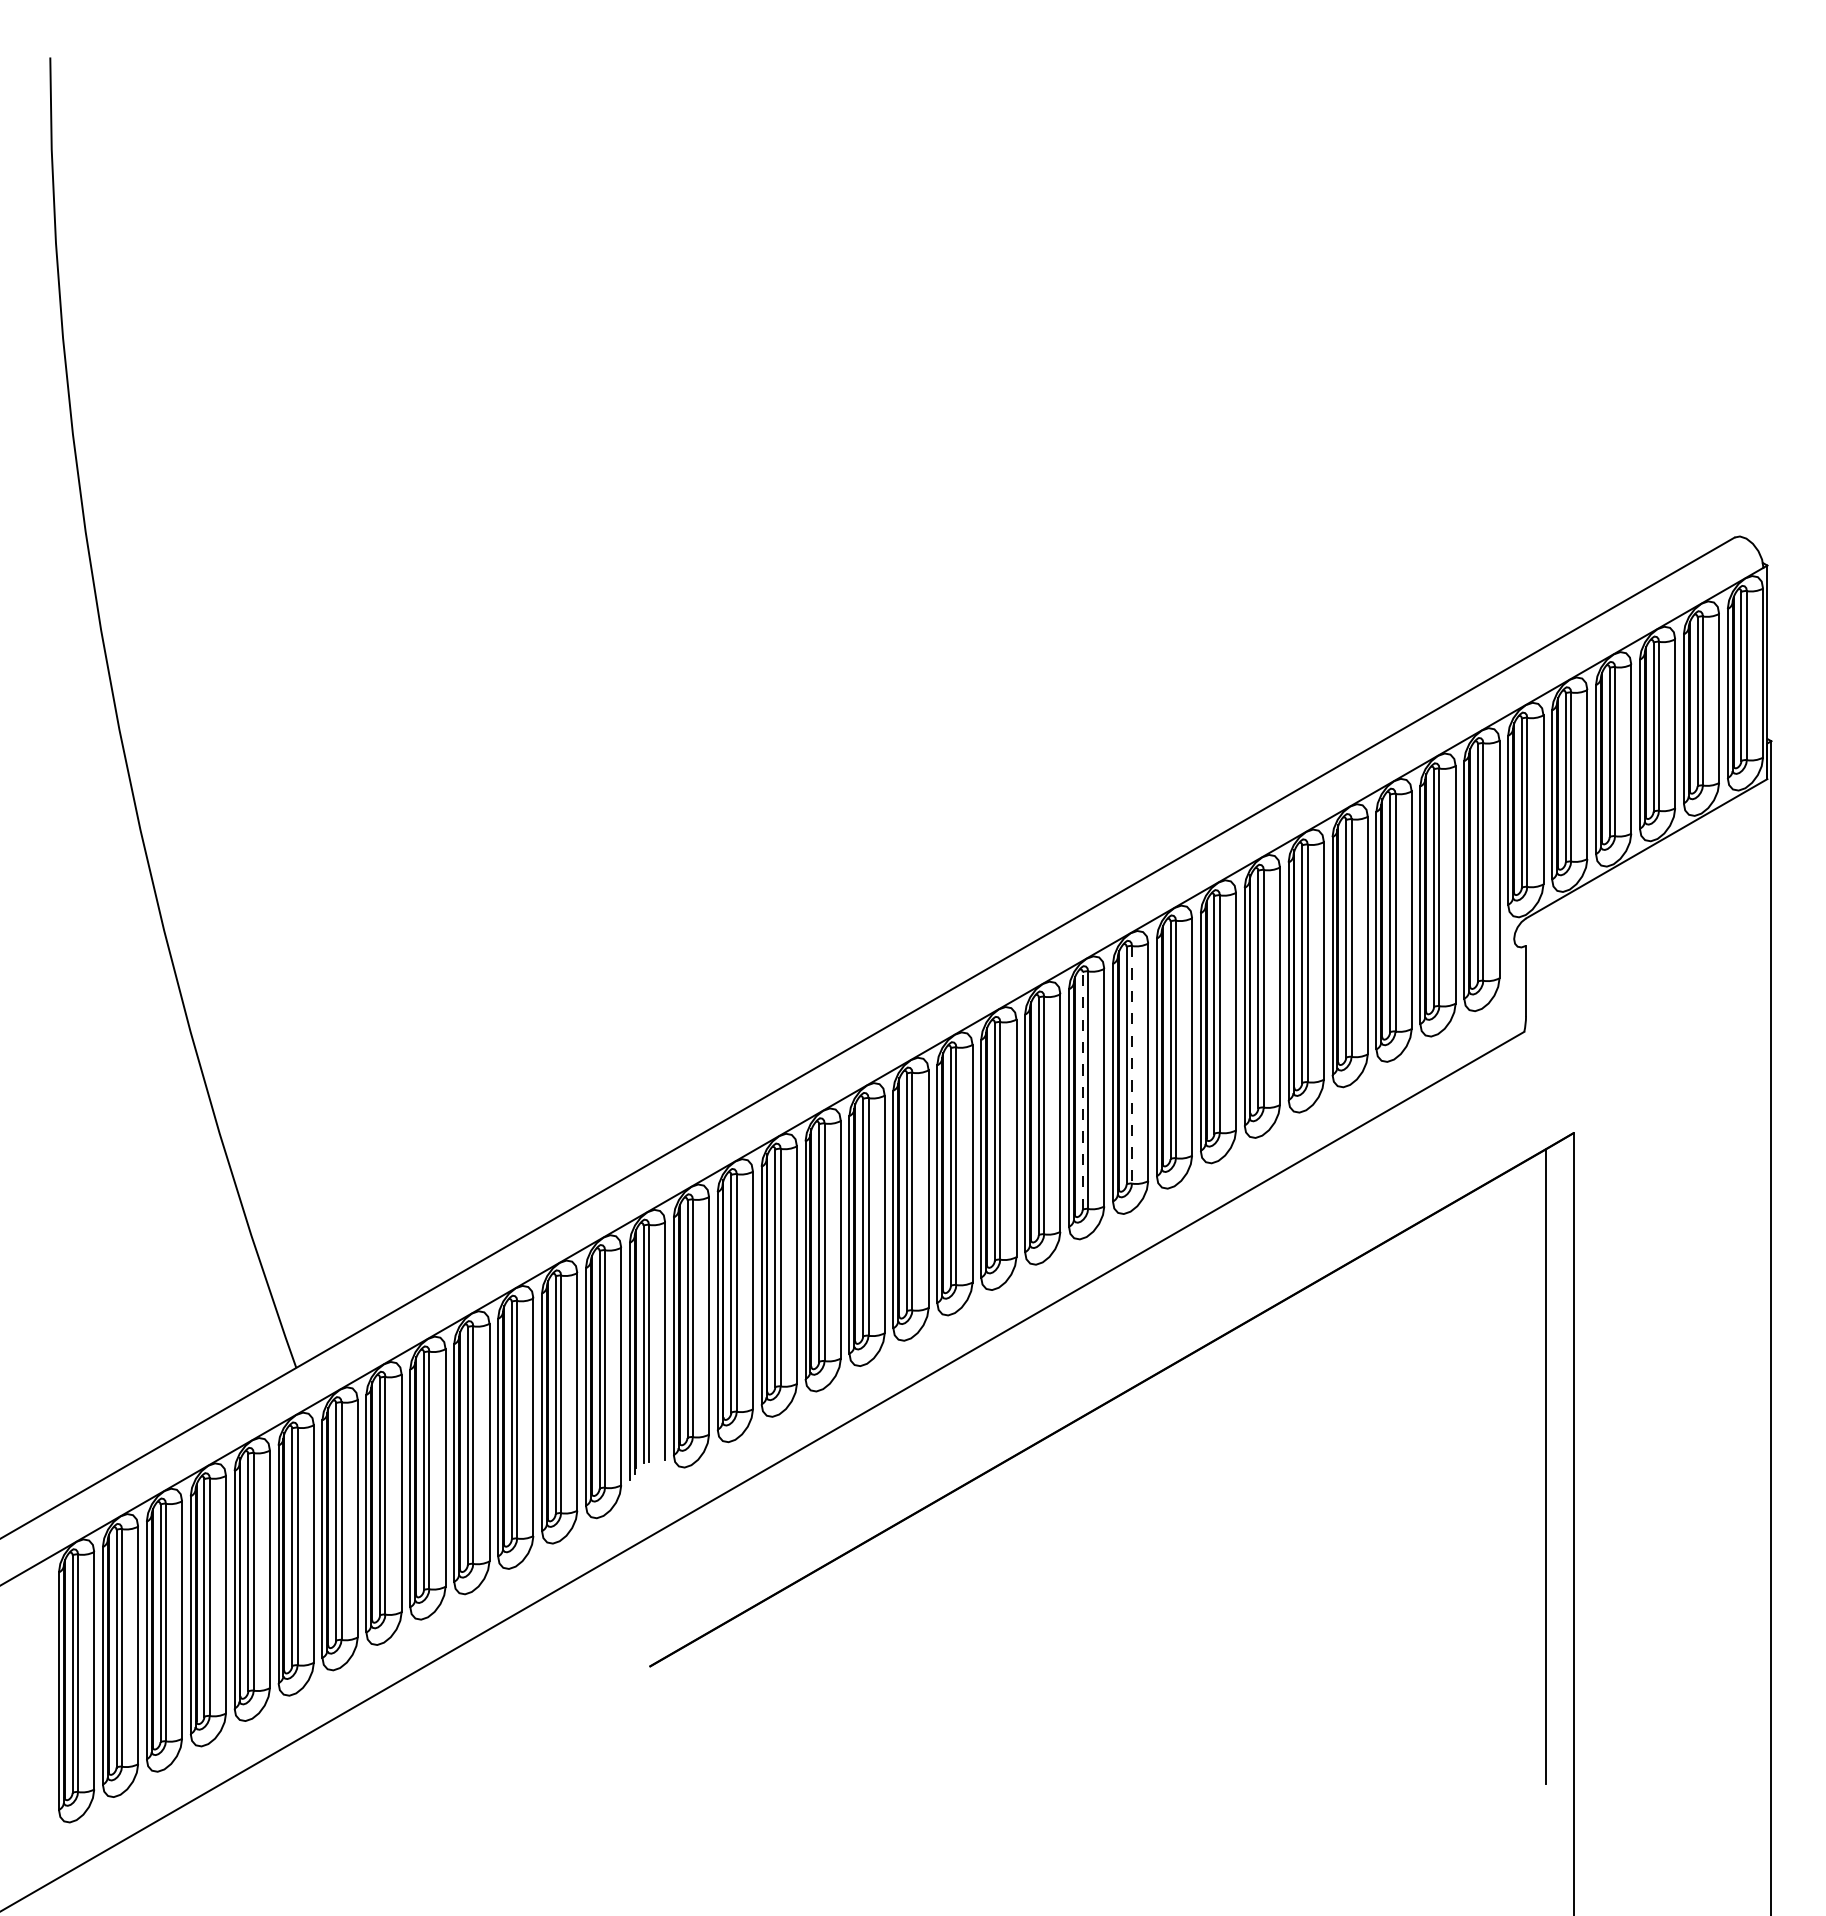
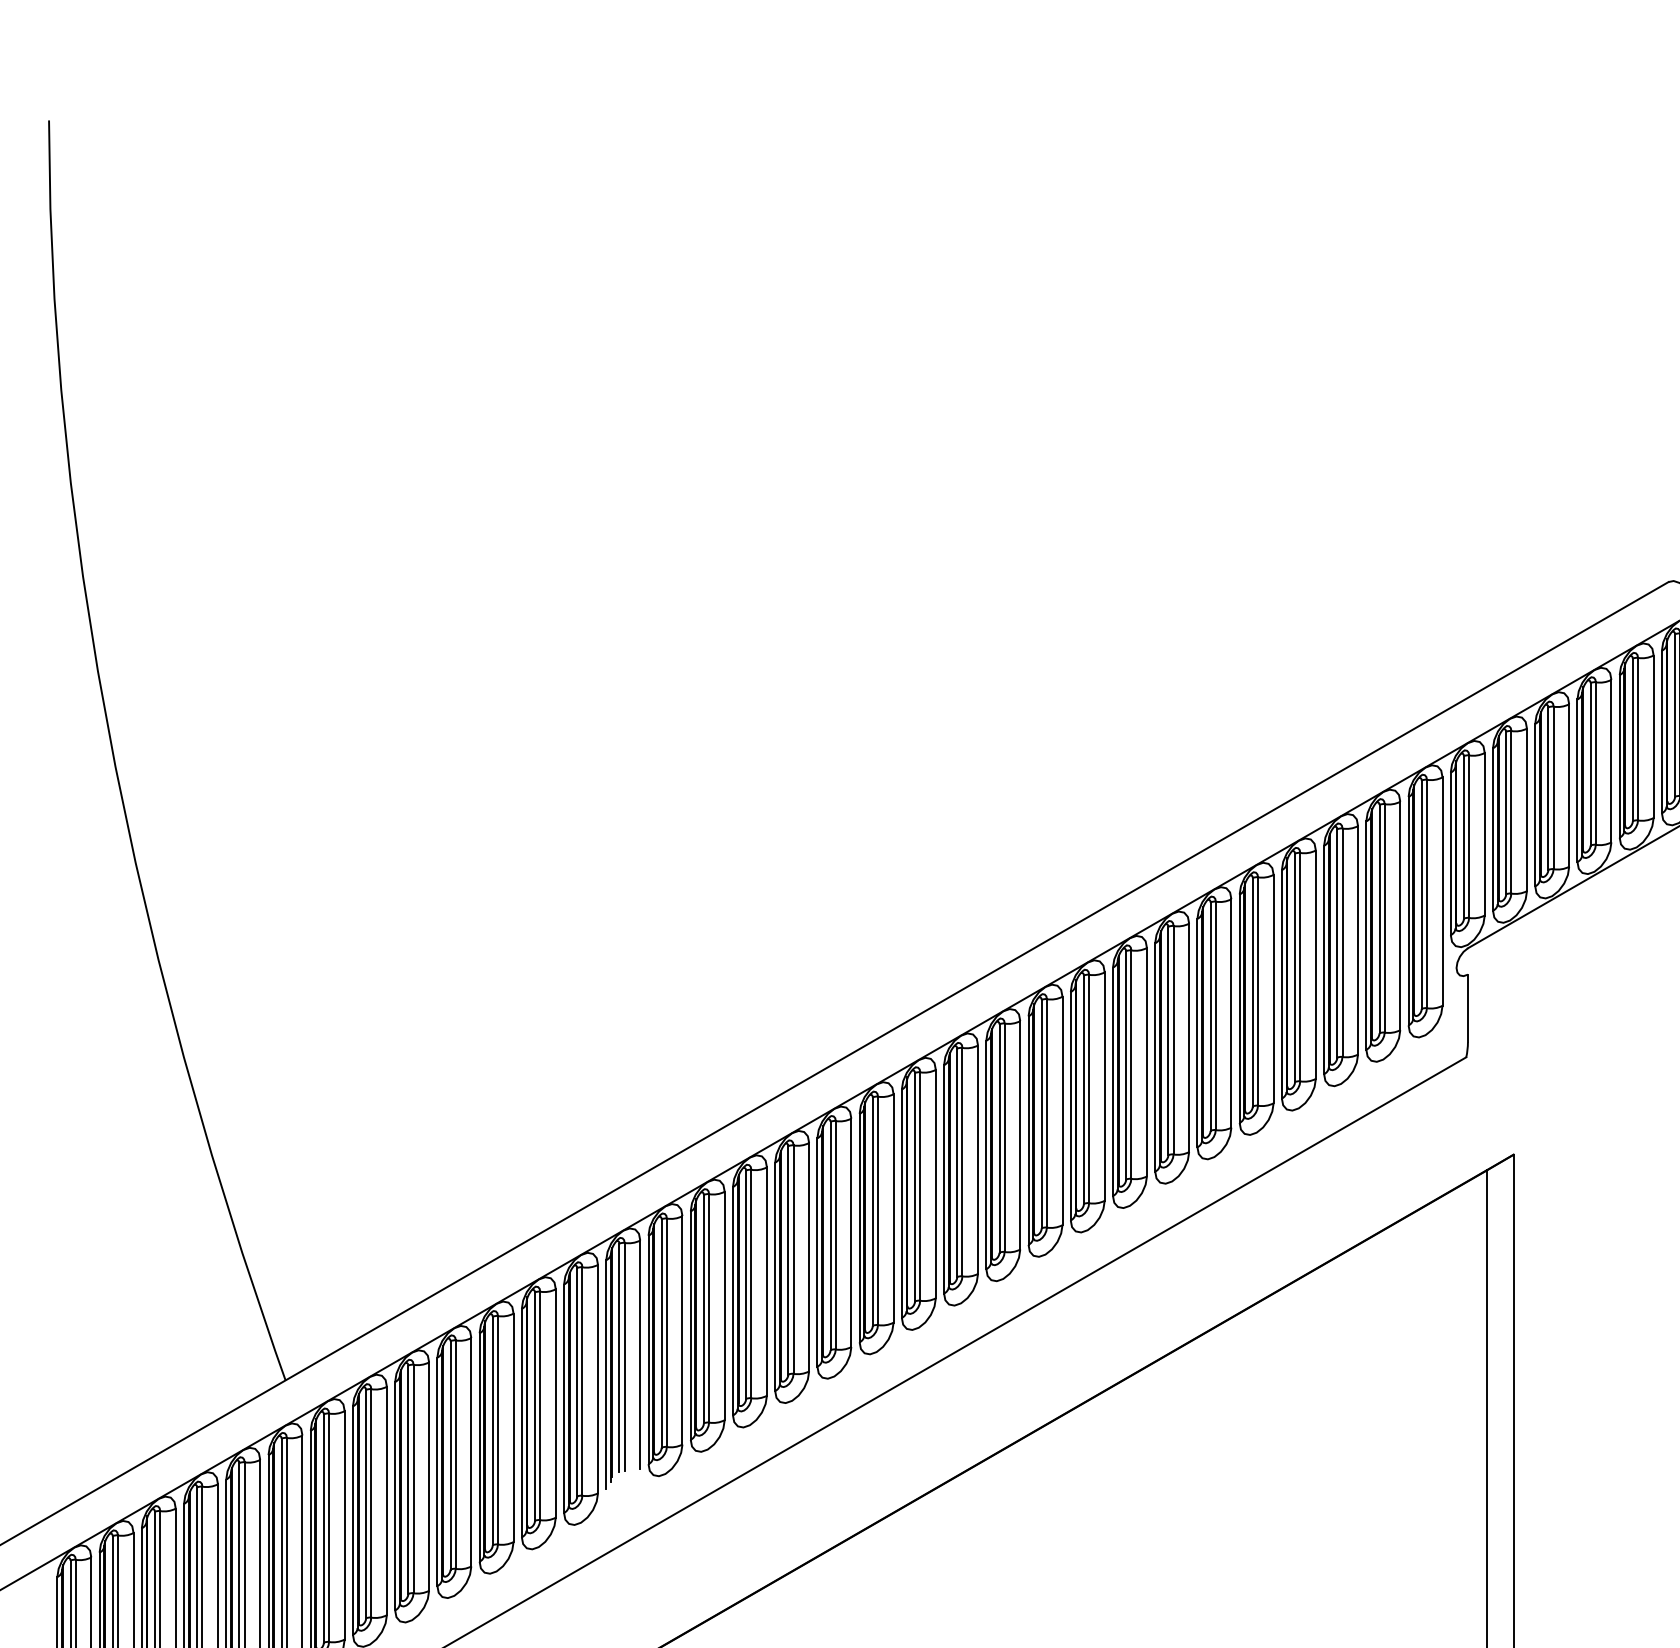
line: (1132, 1064) -> (1089, 1088), dashed -> solid
line: (1082, 1091) -> (1041, 1114), dashed -> solid

